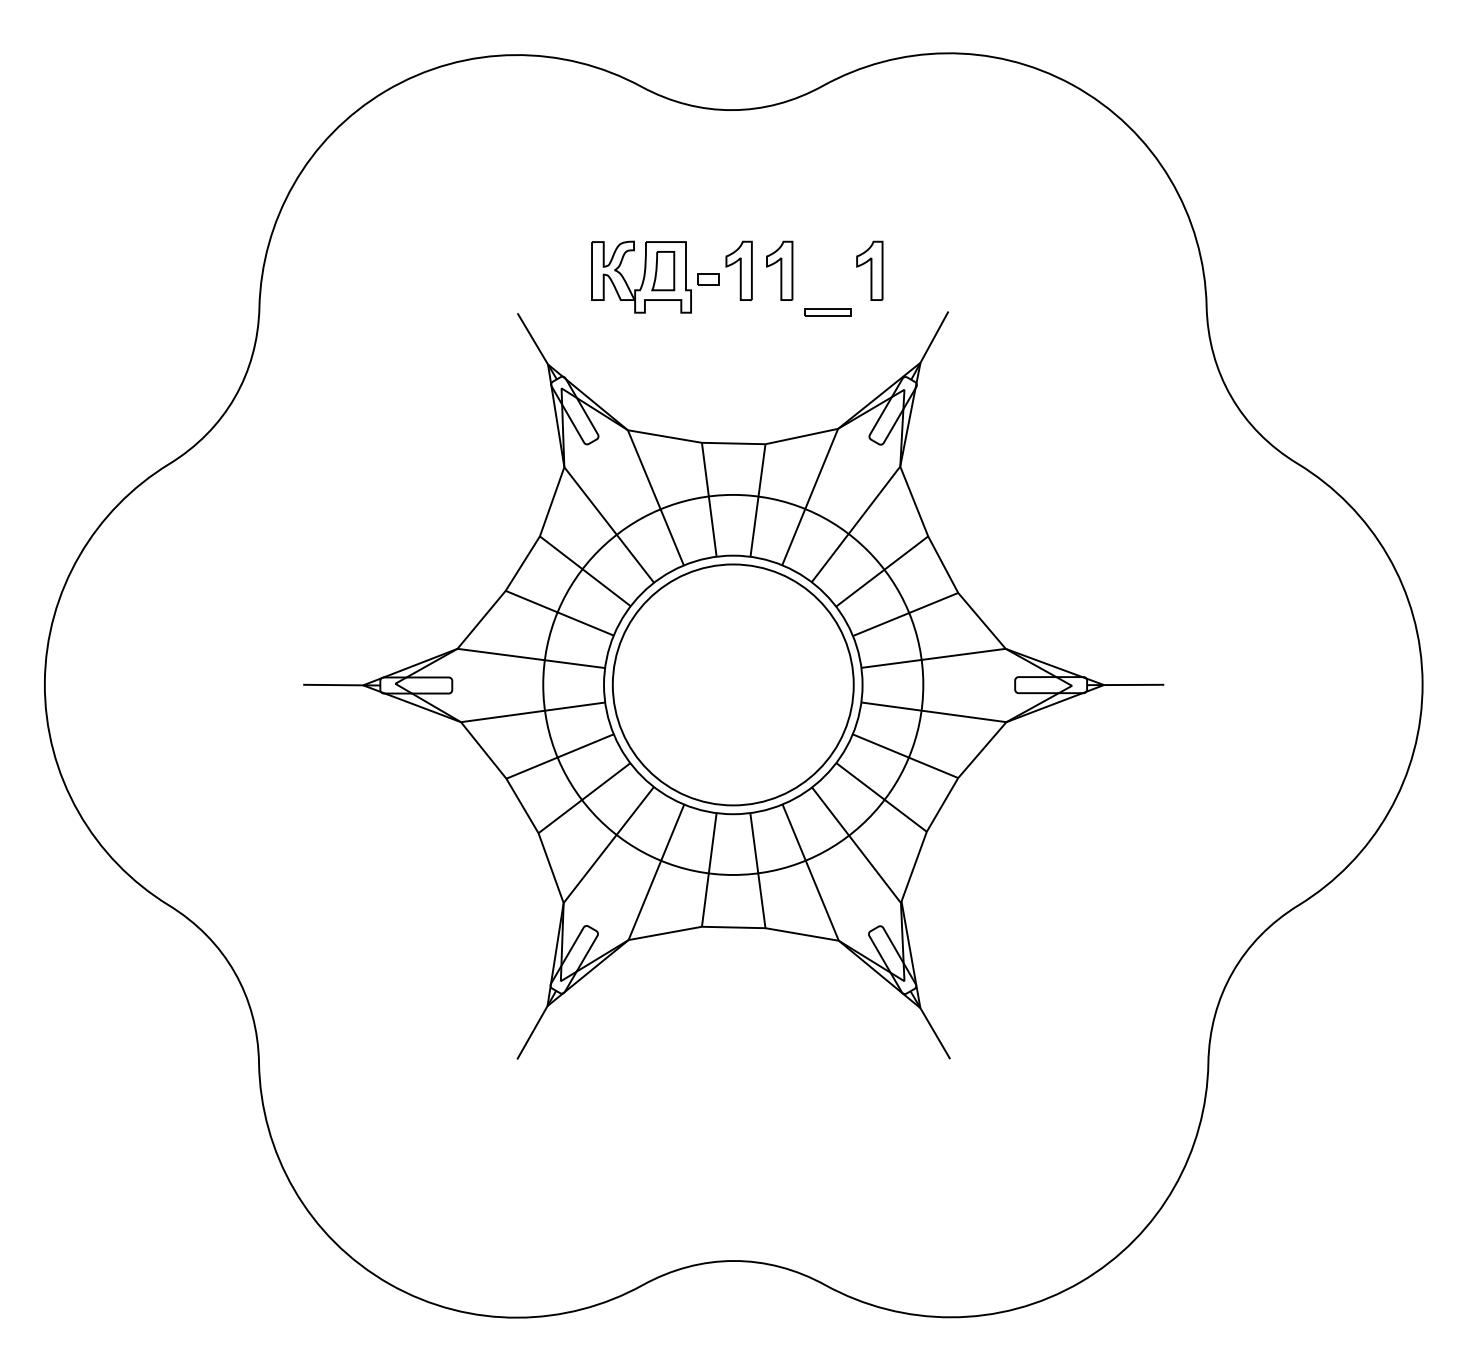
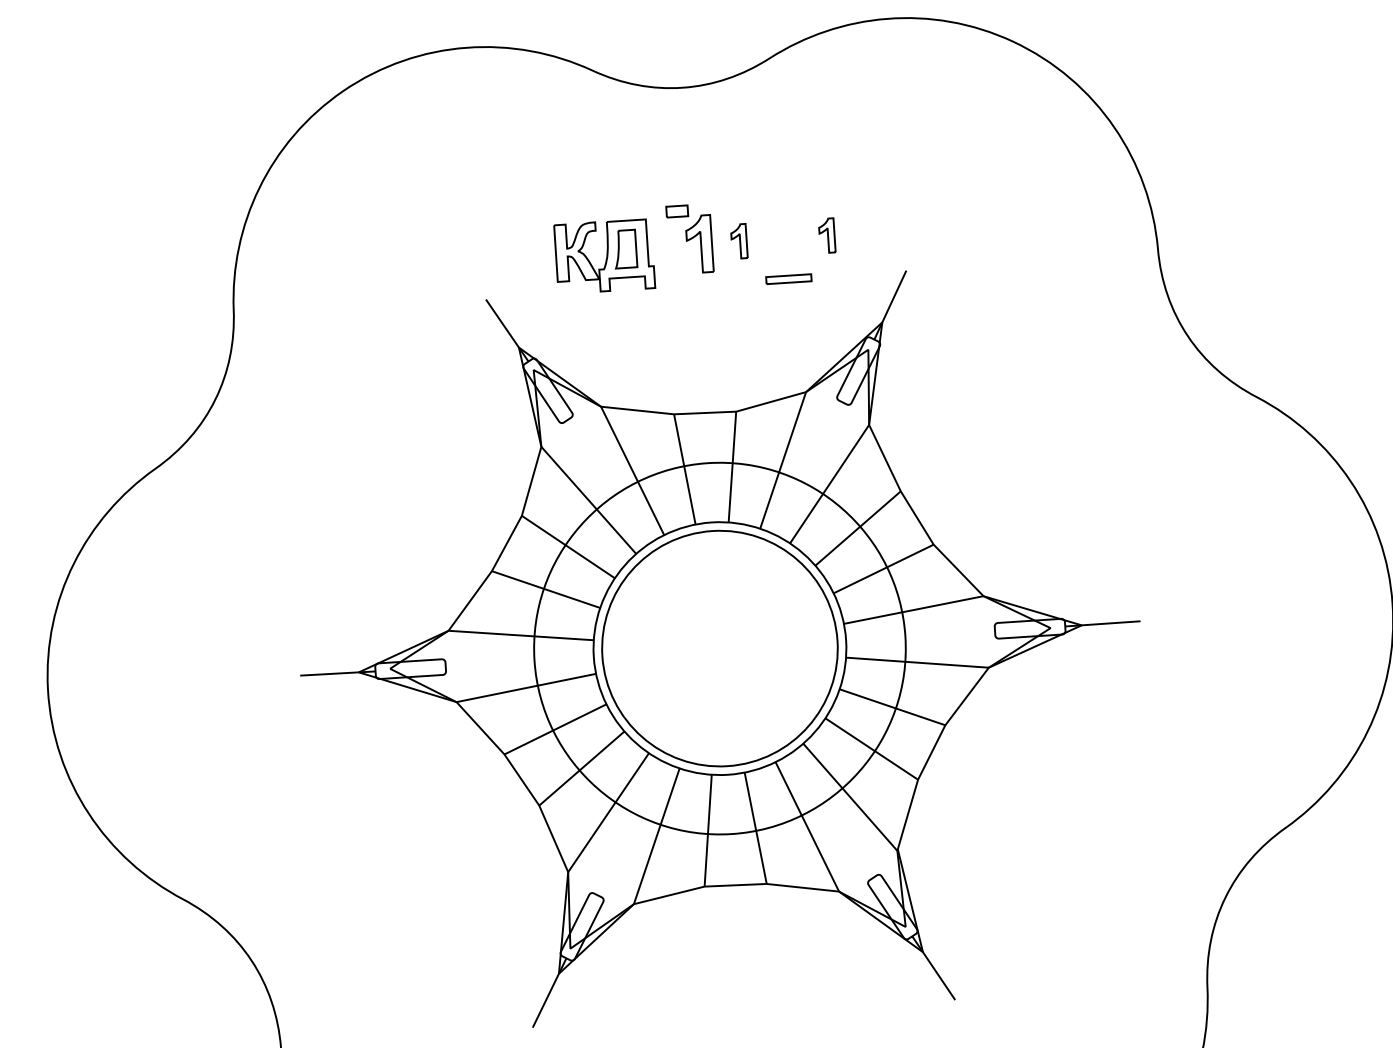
part: (779, 270) -> (738, 241), size x0.6
part: (869, 270) -> (826, 235), size x0.6
part: (708, 279) -> (677, 211), moved

